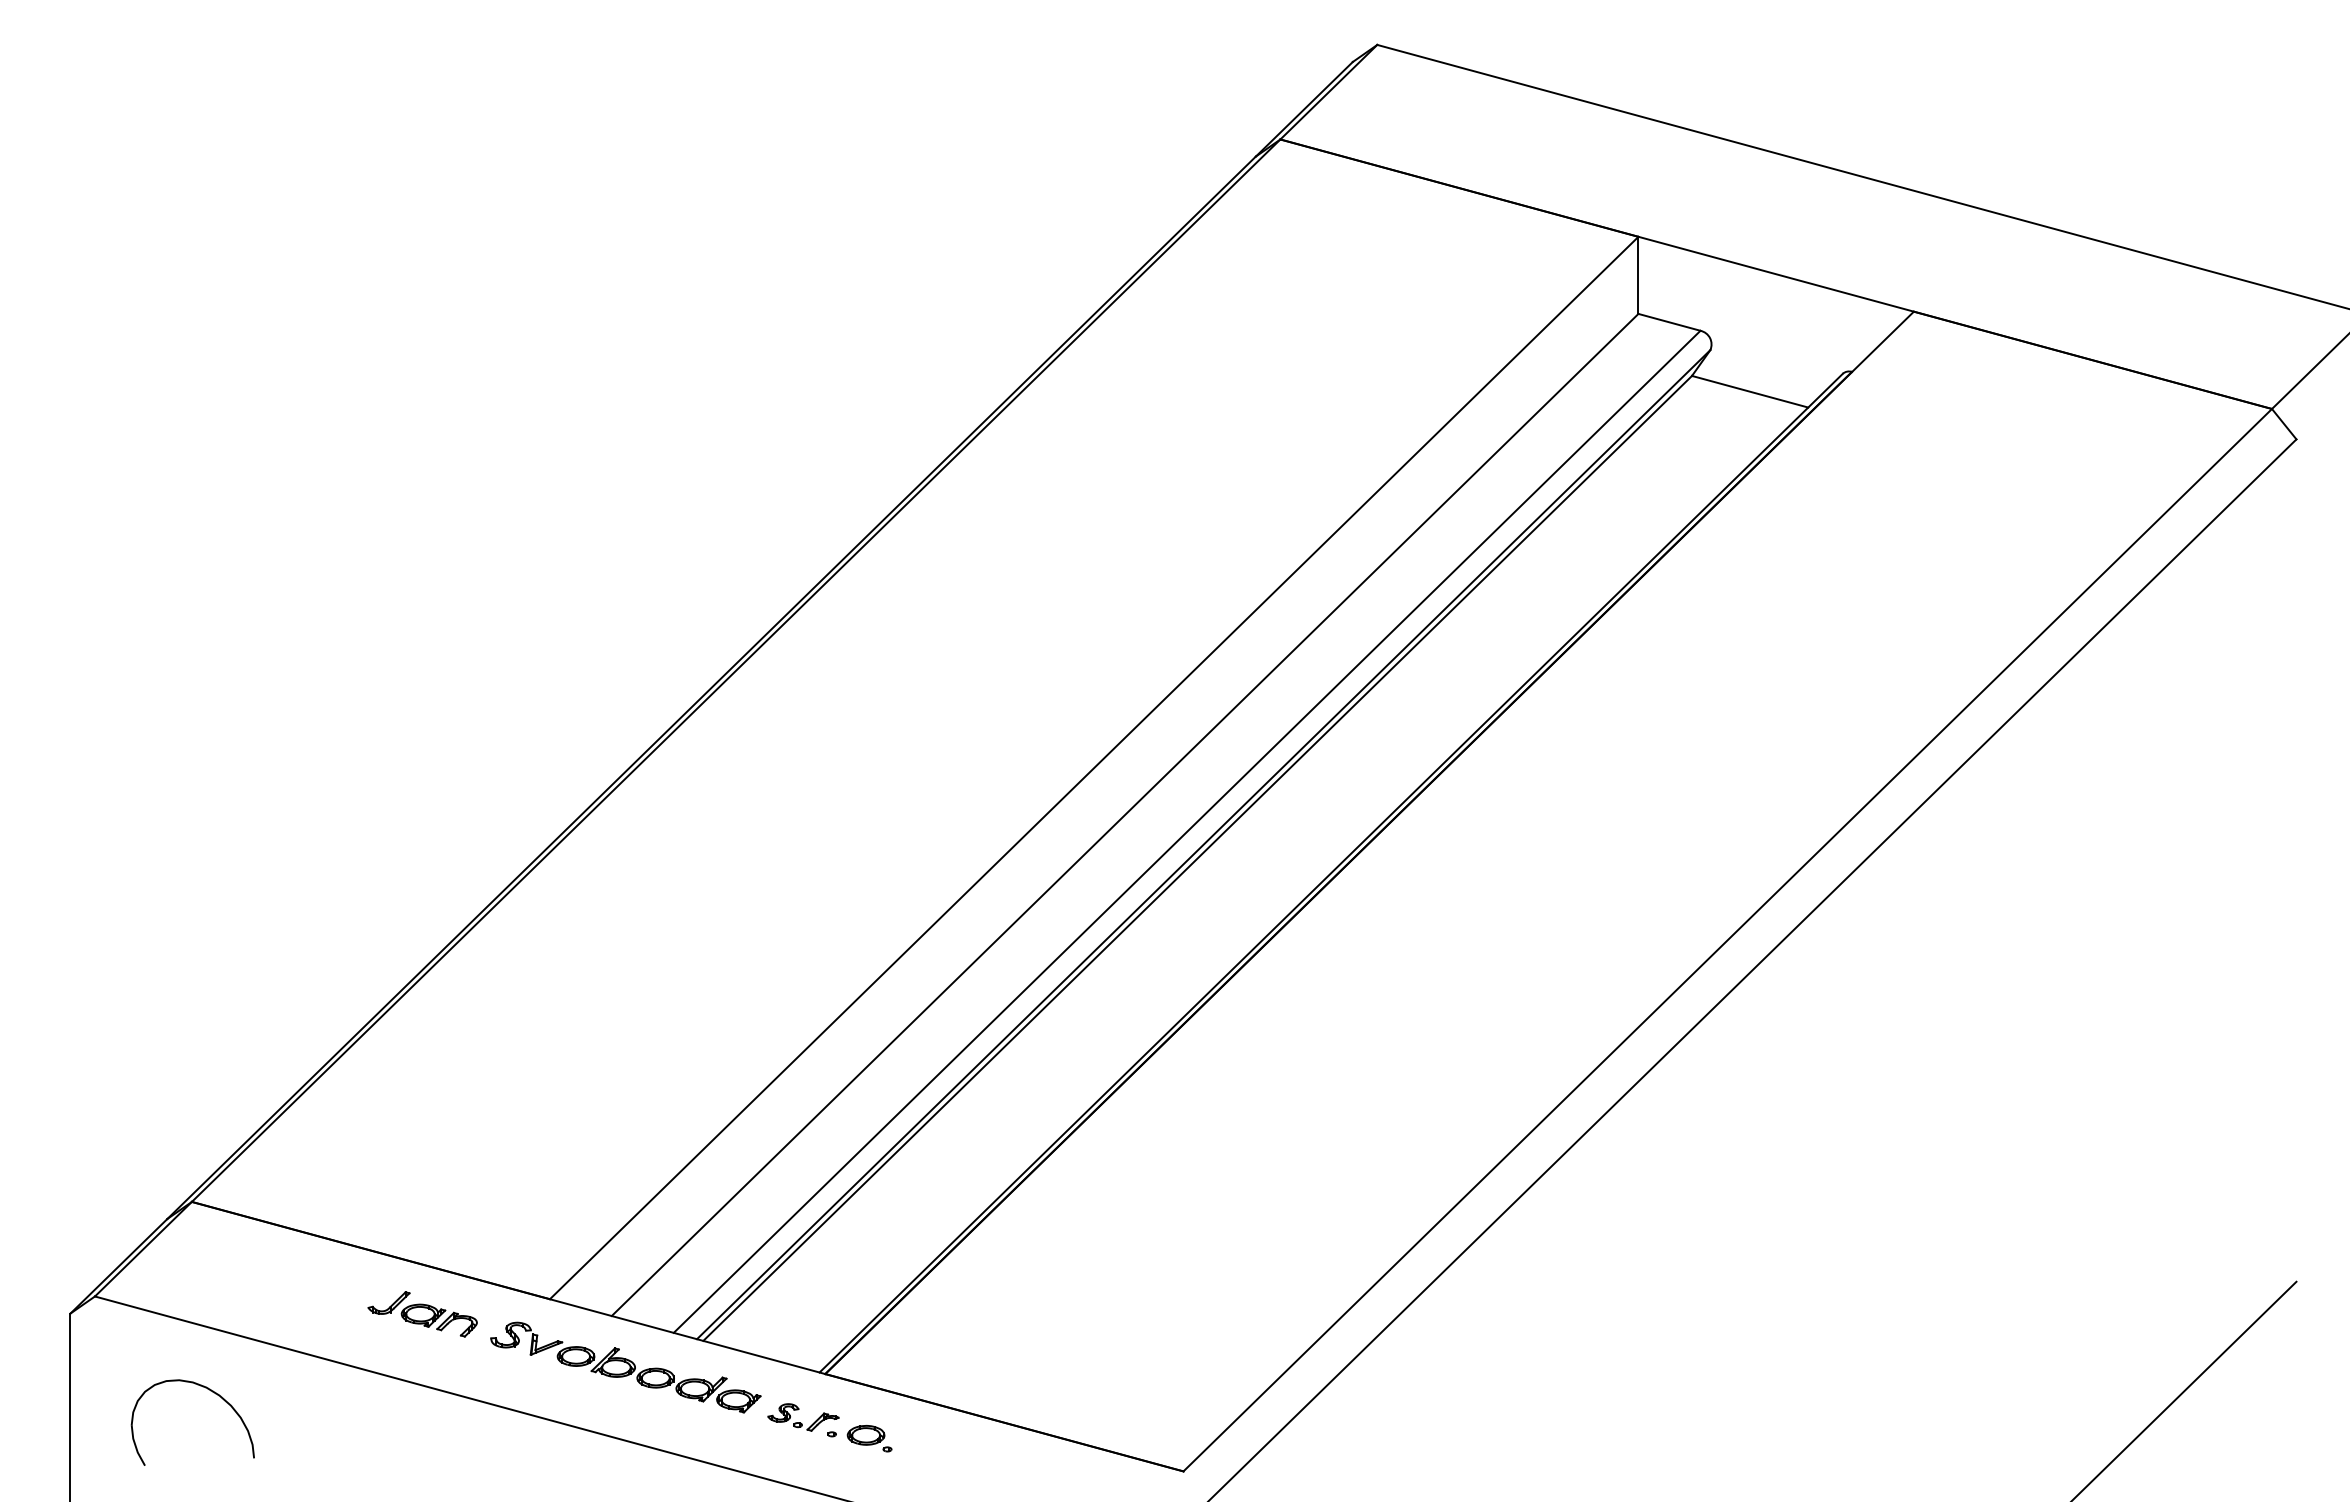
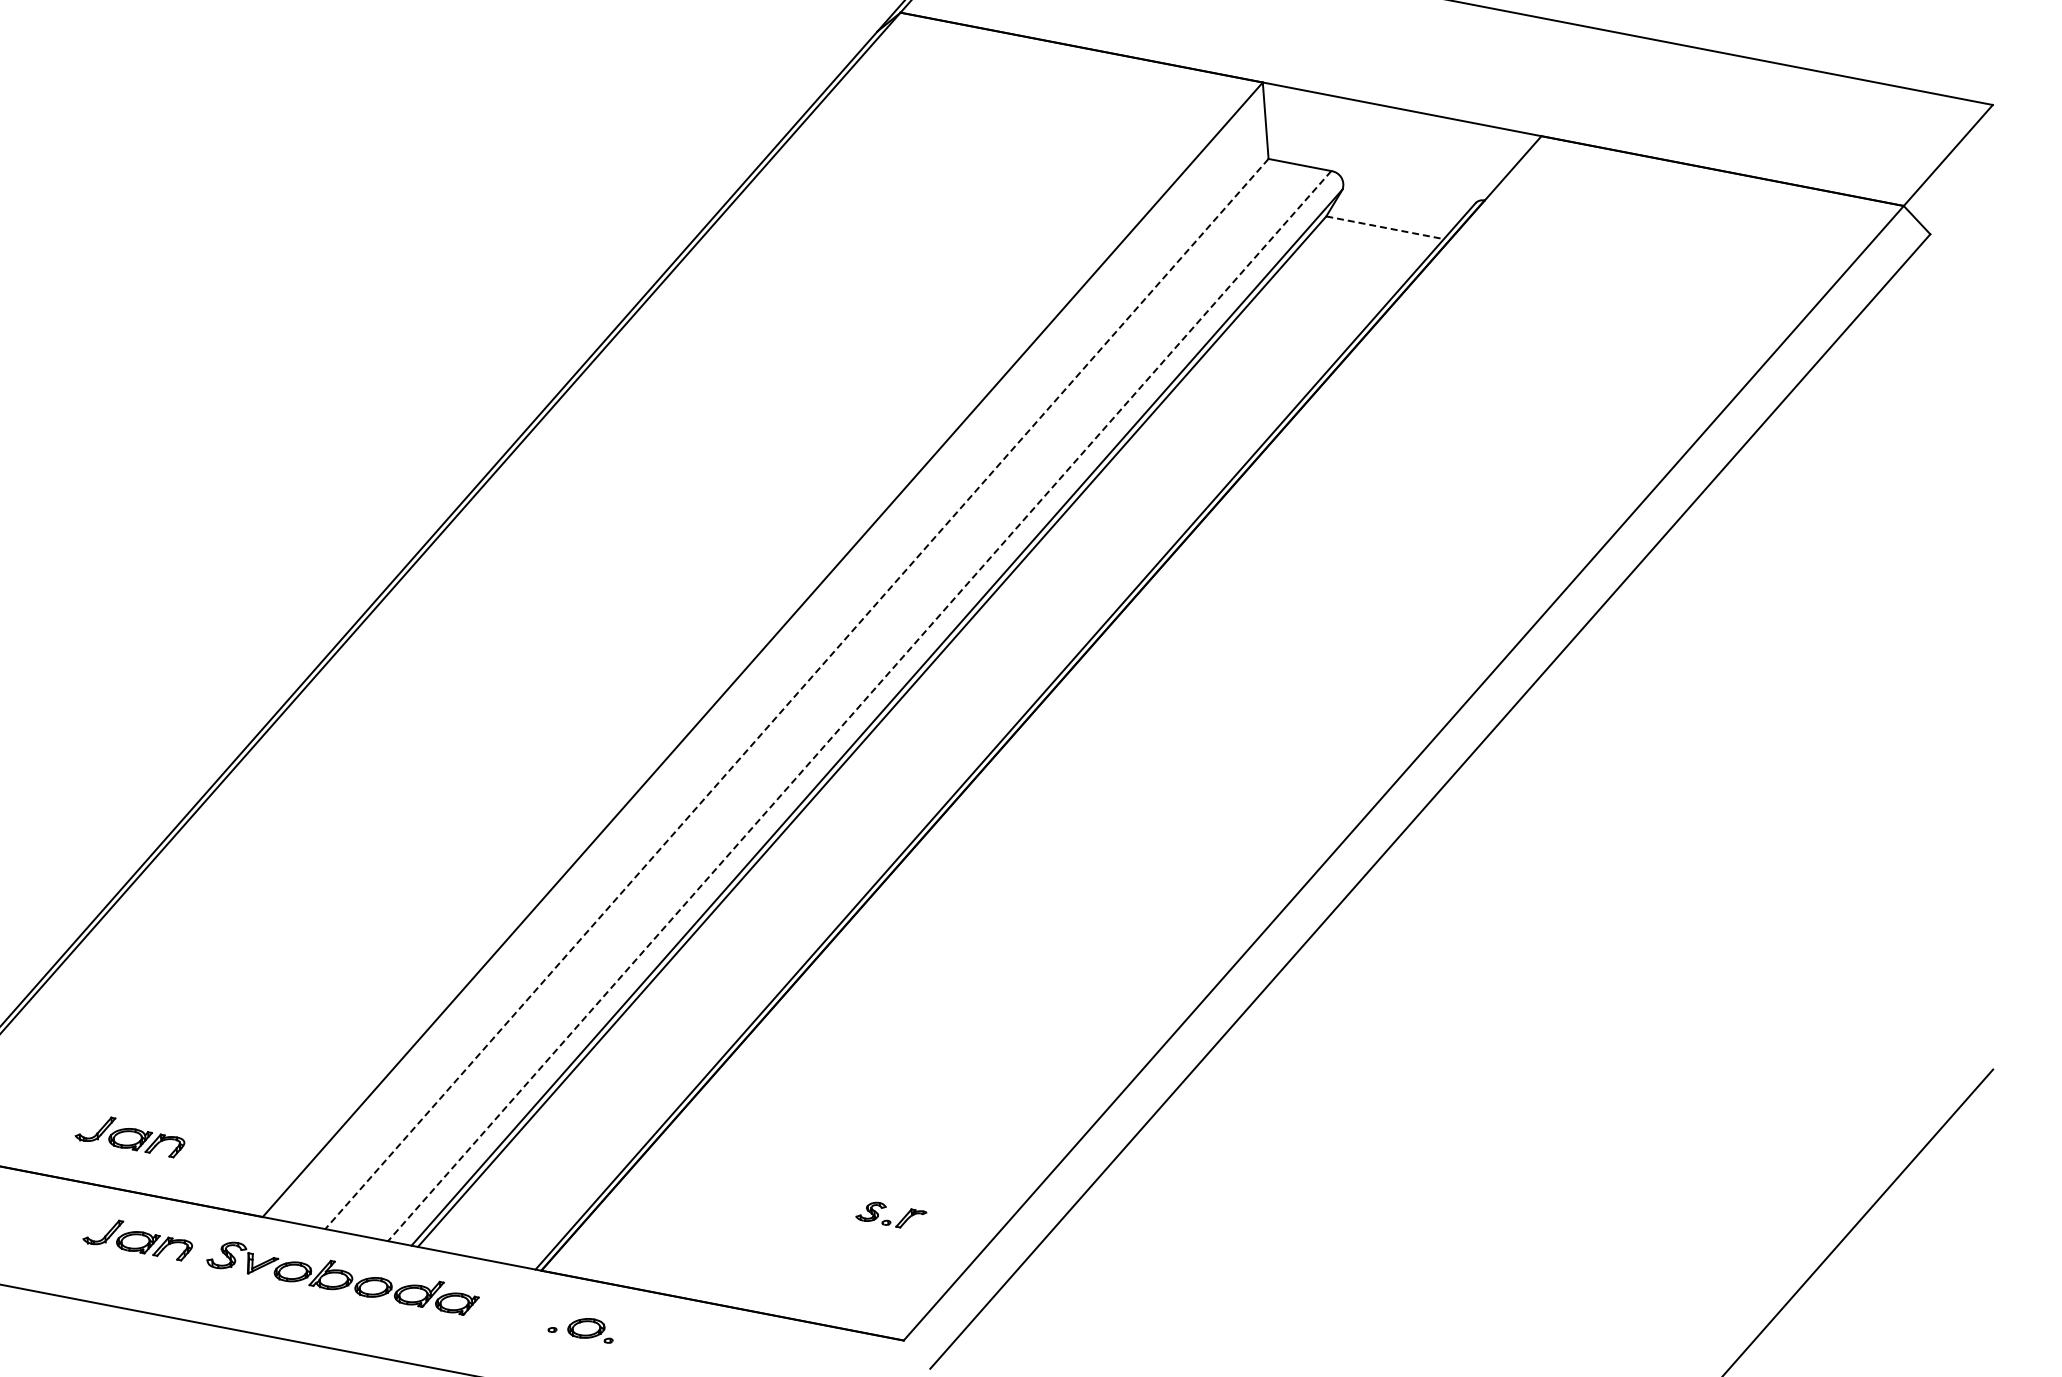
line: (1750, 391) -> (1385, 227), solid -> dashed
line: (1124, 815) -> (796, 694), solid -> dashed
line: (1186, 832) -> (859, 706), solid -> dashed
part: (422, 1210) -> (129, 1138), added
part: (803, 1417) -> (891, 1214), moved

